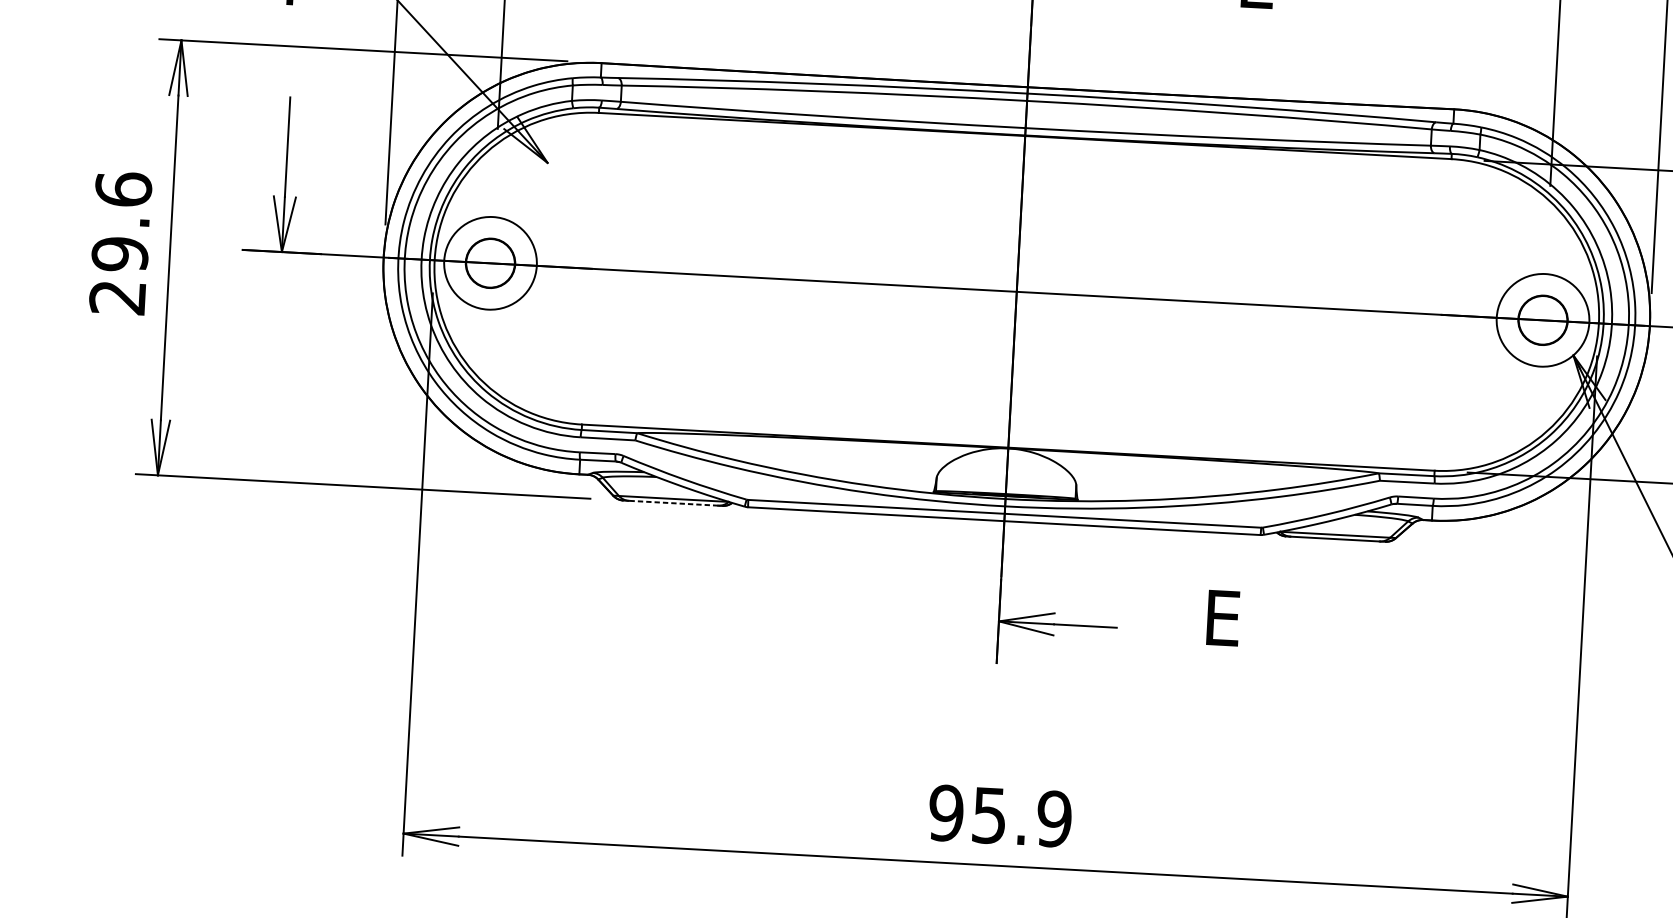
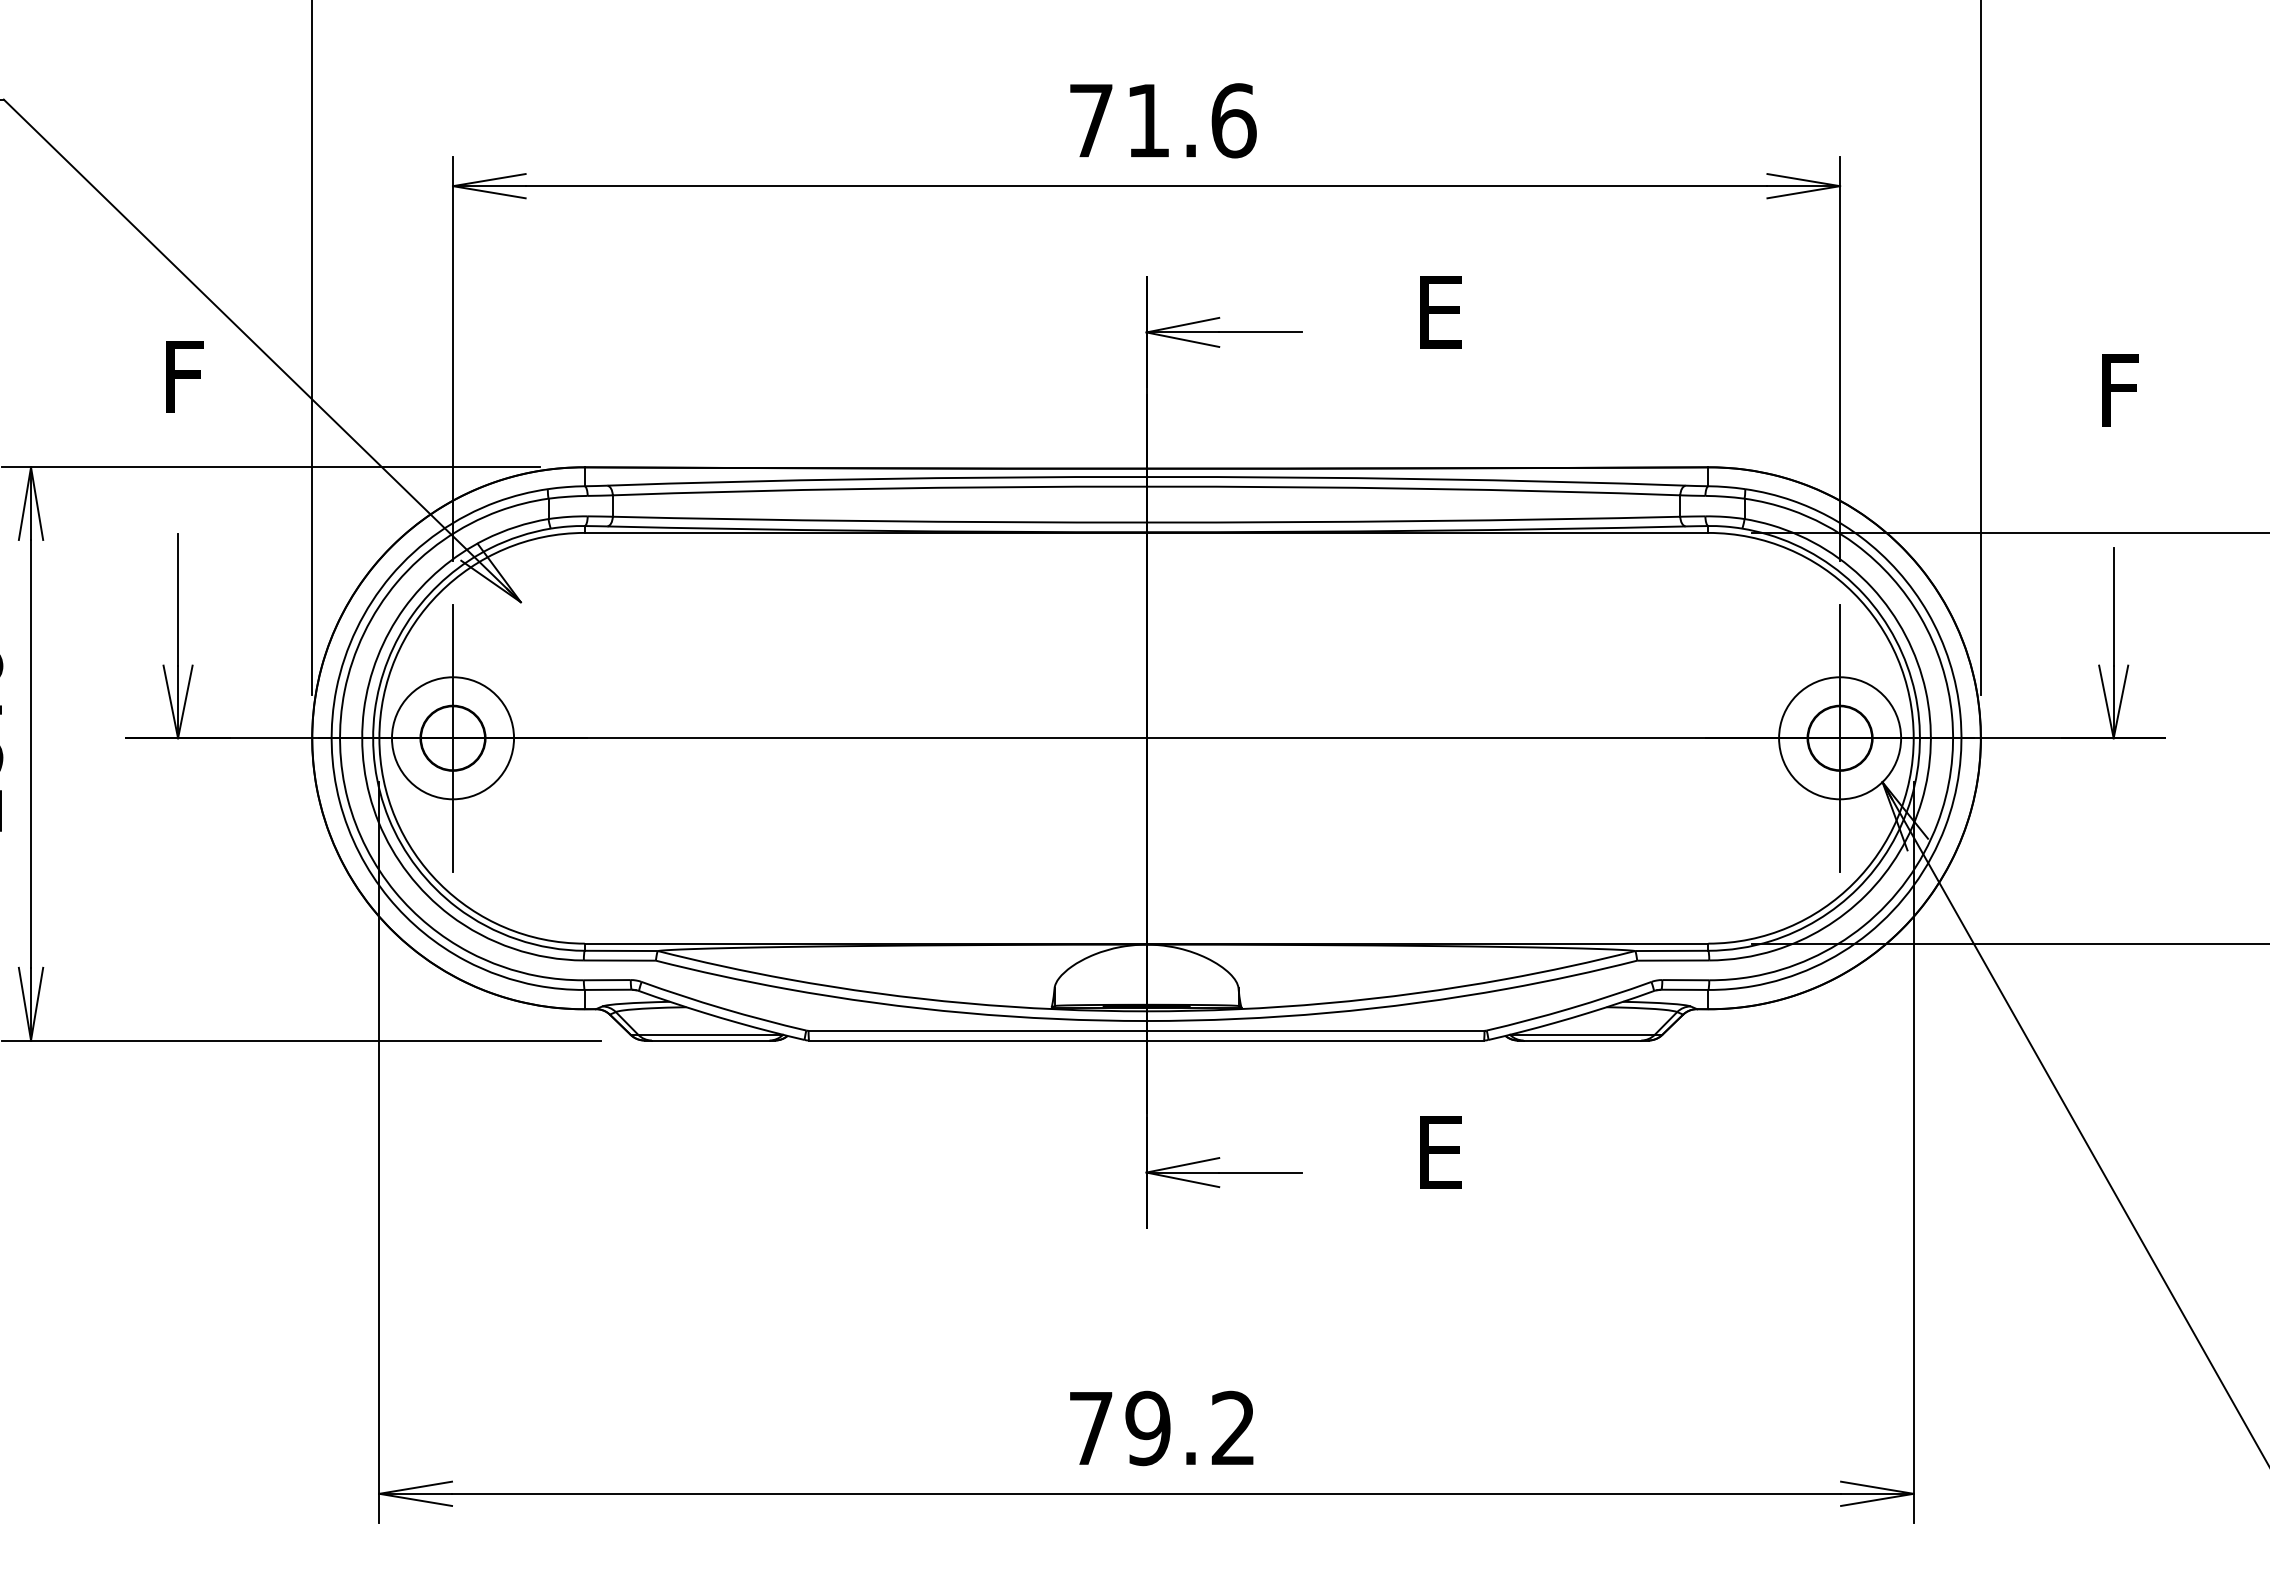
line: (490, 262) -> (453, 737), added
line: (1543, 319) -> (1840, 737), added
line: (673, 503) -> (710, 1040), dashed -> solid
text: (999, 816) -> (1161, 1428), 95.9 -> 79.2

